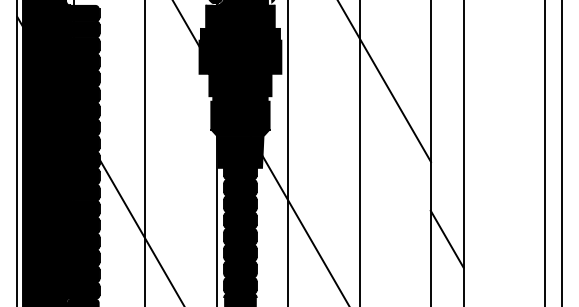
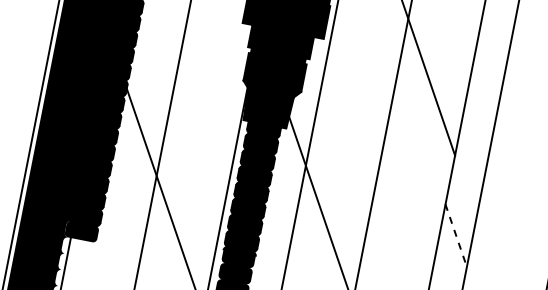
line: (447, 239) -> (456, 235), solid -> dashed

